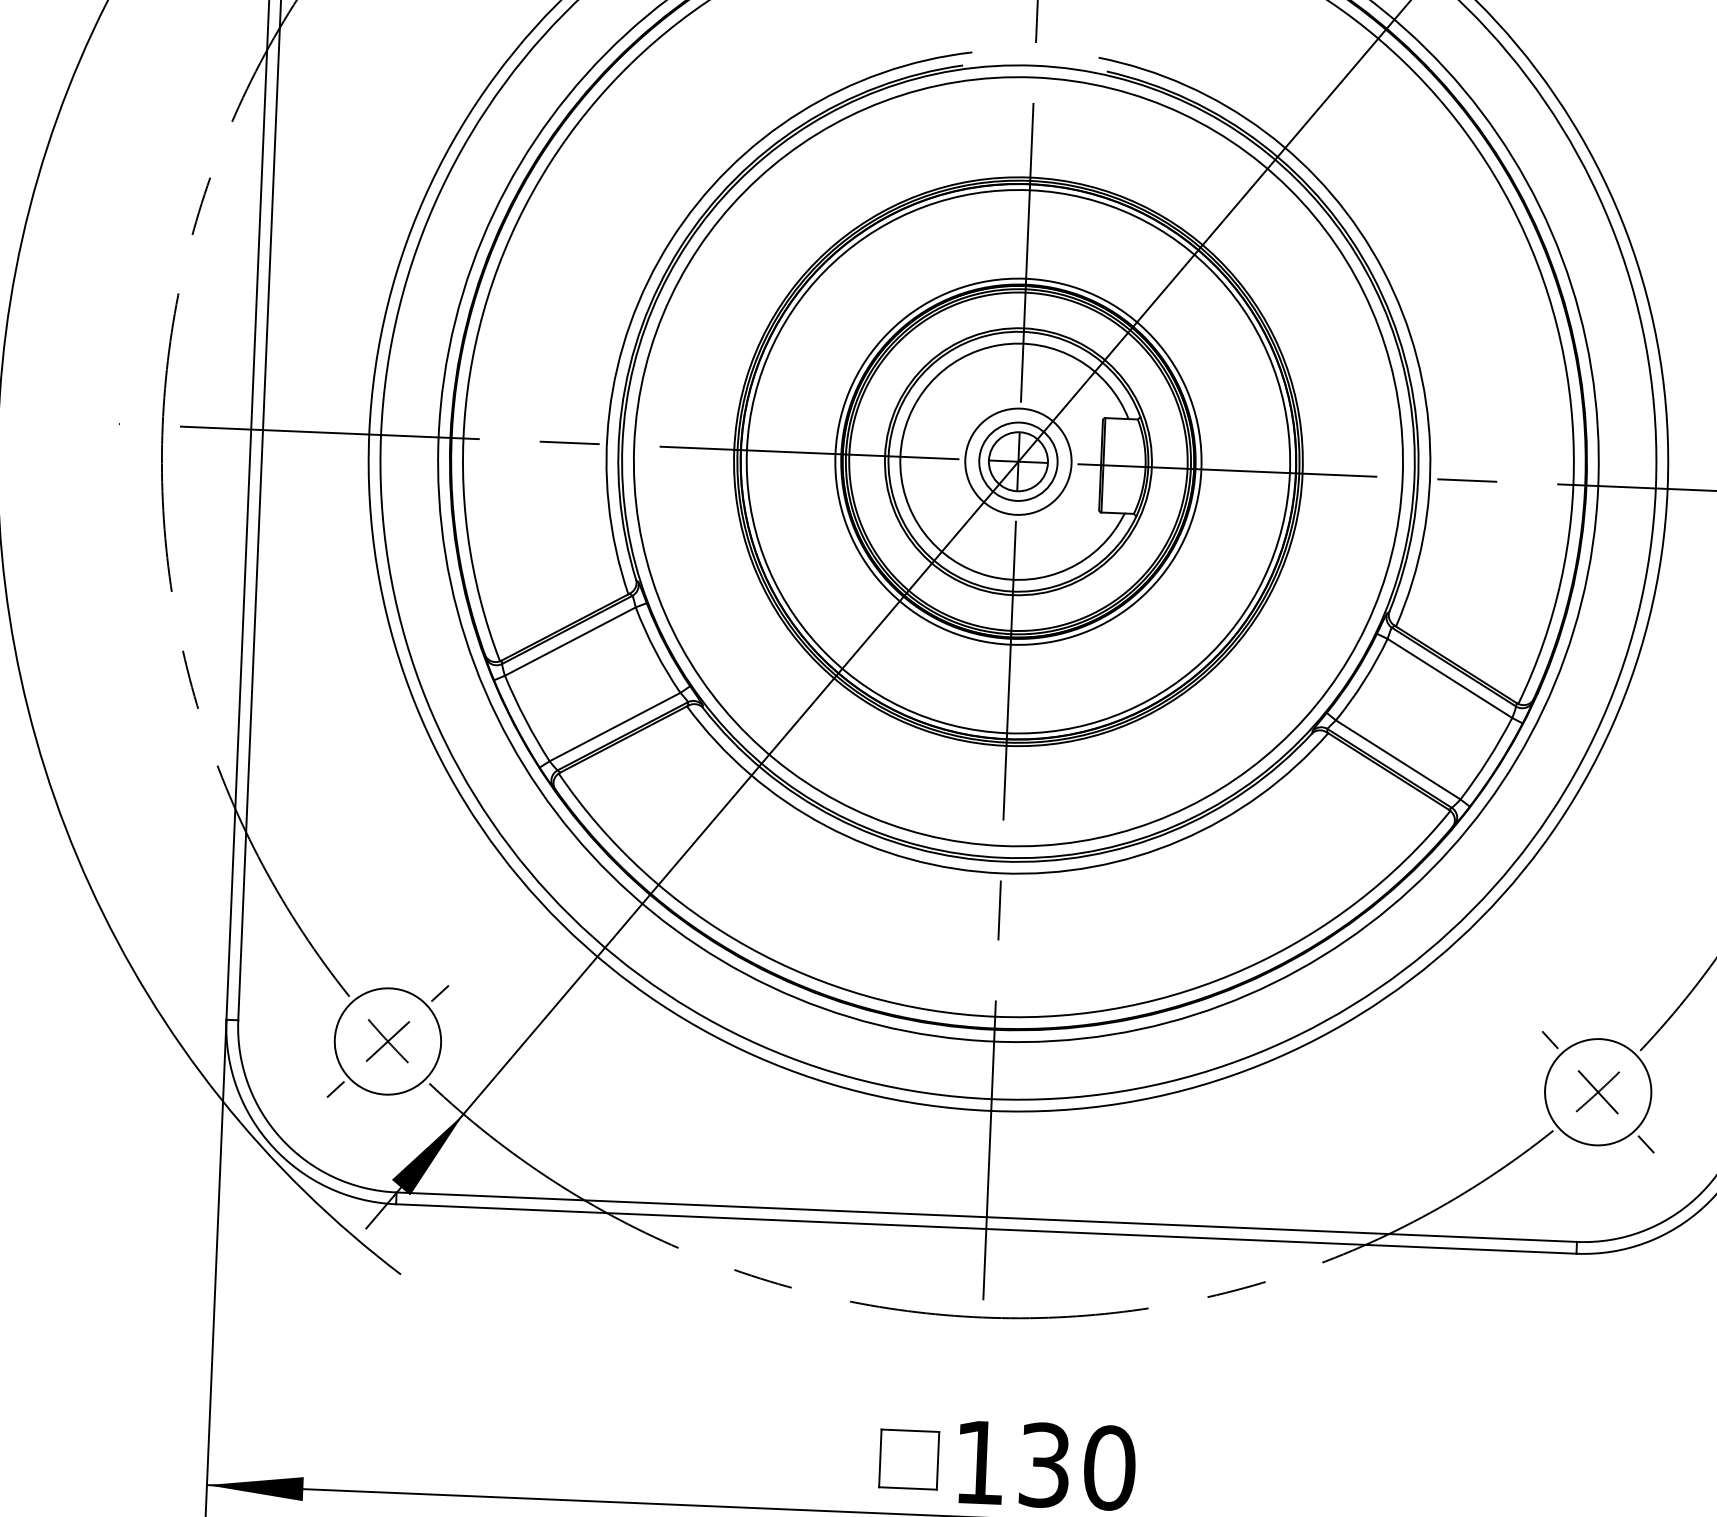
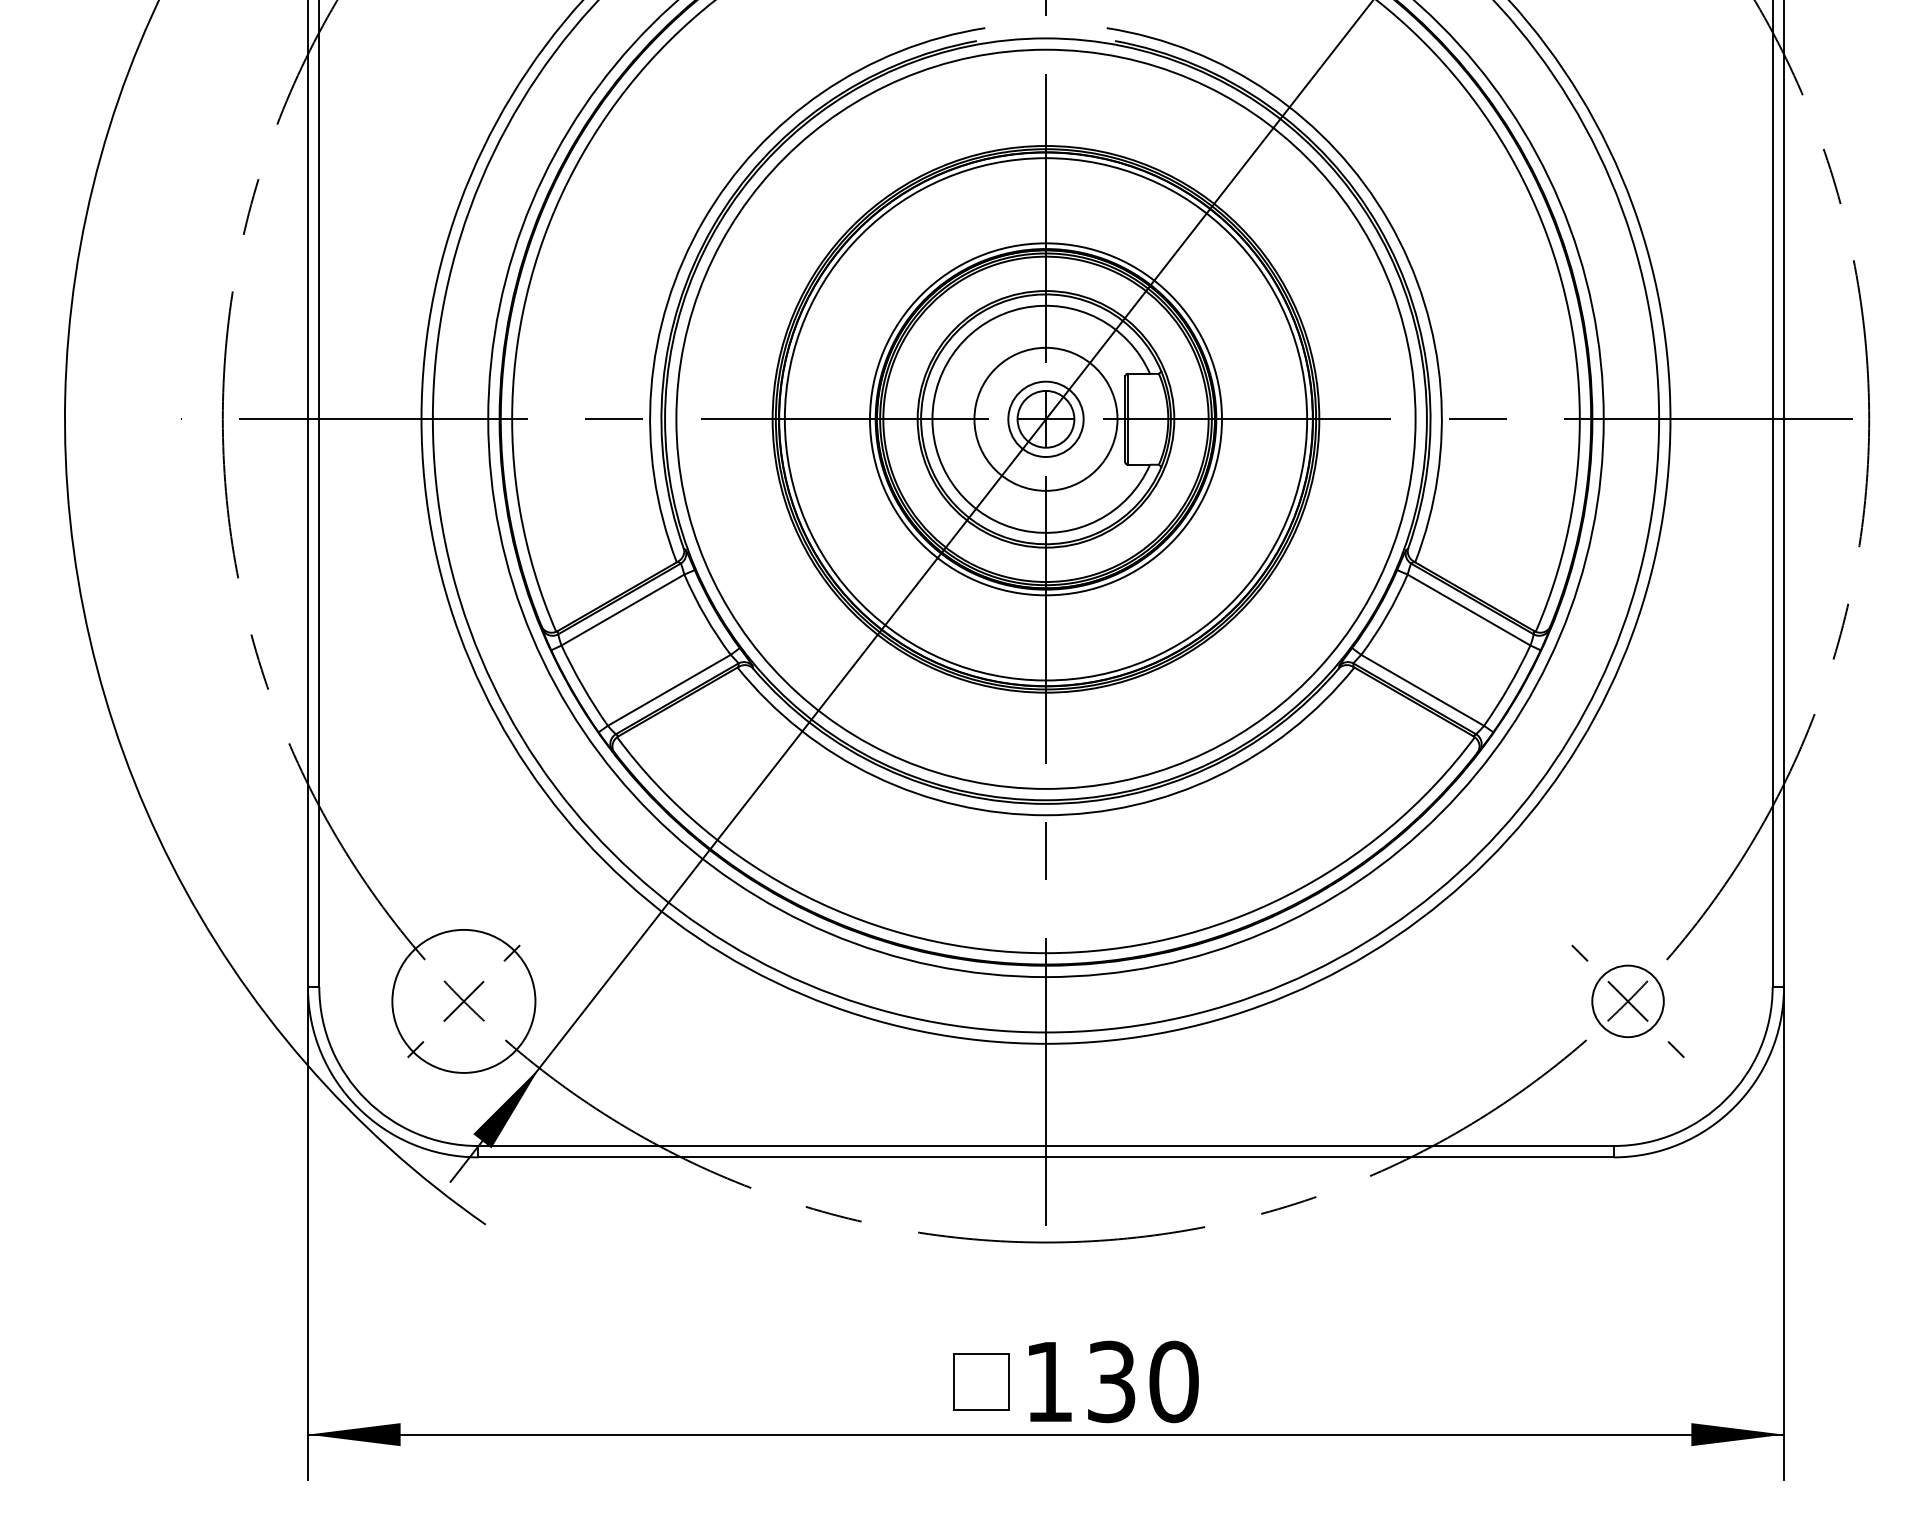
circle: (1017, 461) -> (1045, 419), size x1.4
circle: (387, 1041) -> (463, 1001), size x1.4
circle: (1597, 1092) -> (1627, 1001), size x0.7

